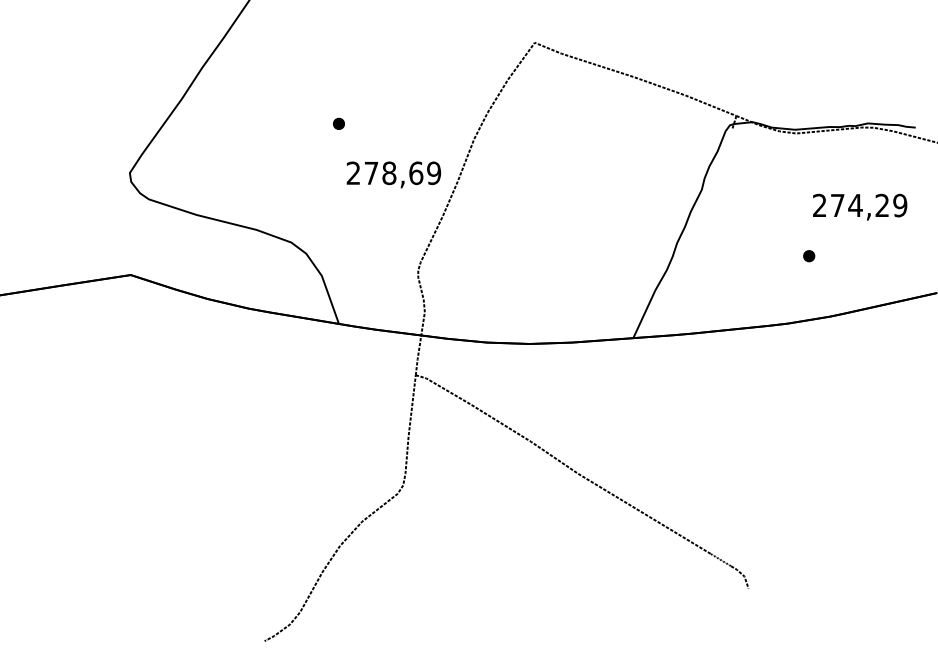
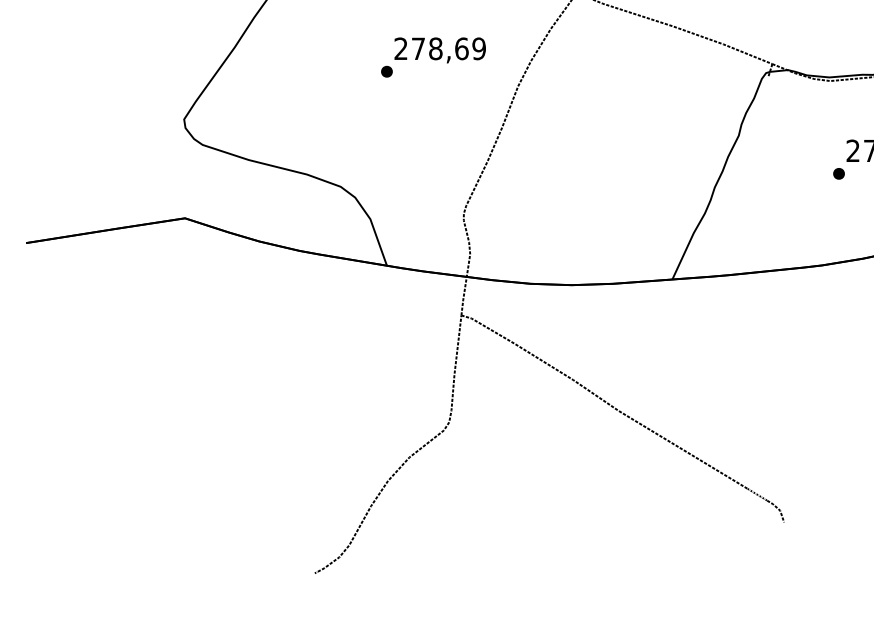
text: (393, 174) -> (439, 50), moved
part: (809, 256) -> (839, 174), moved

